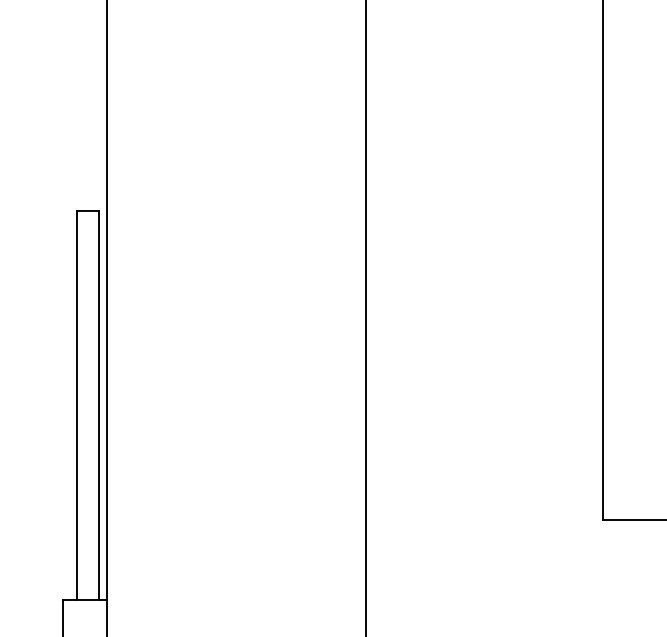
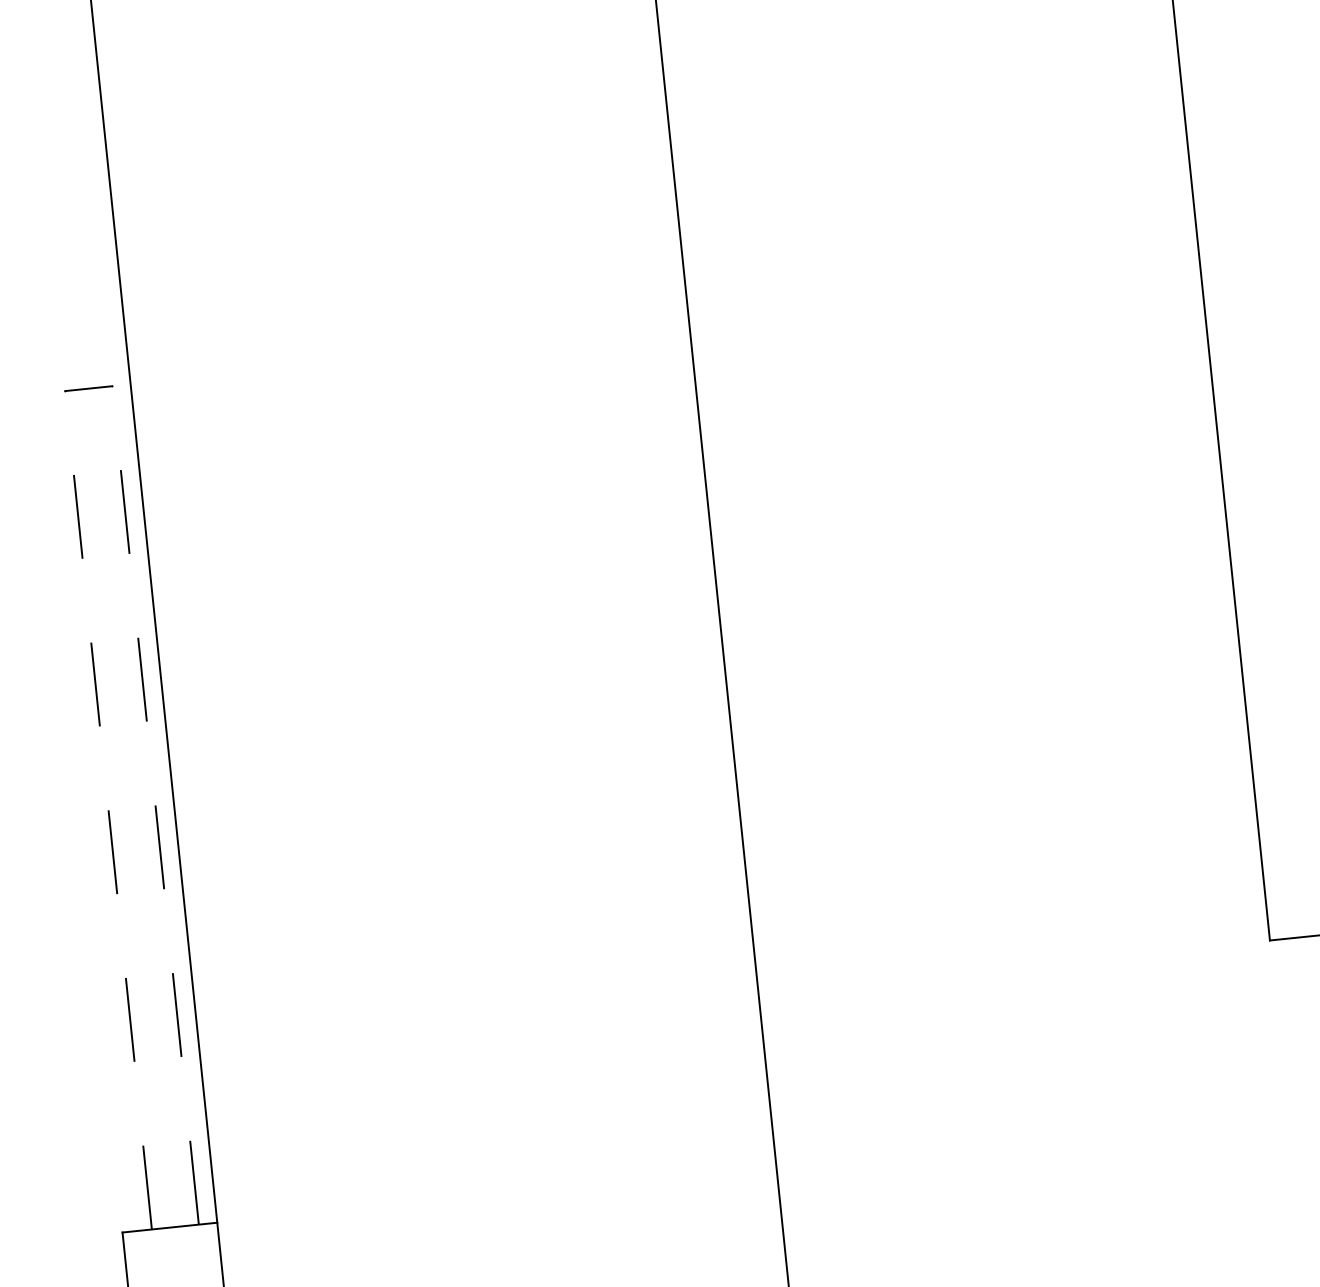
line: (76, 404) -> (107, 808), solid -> dashed
line: (98, 404) -> (155, 803), solid -> dashed

